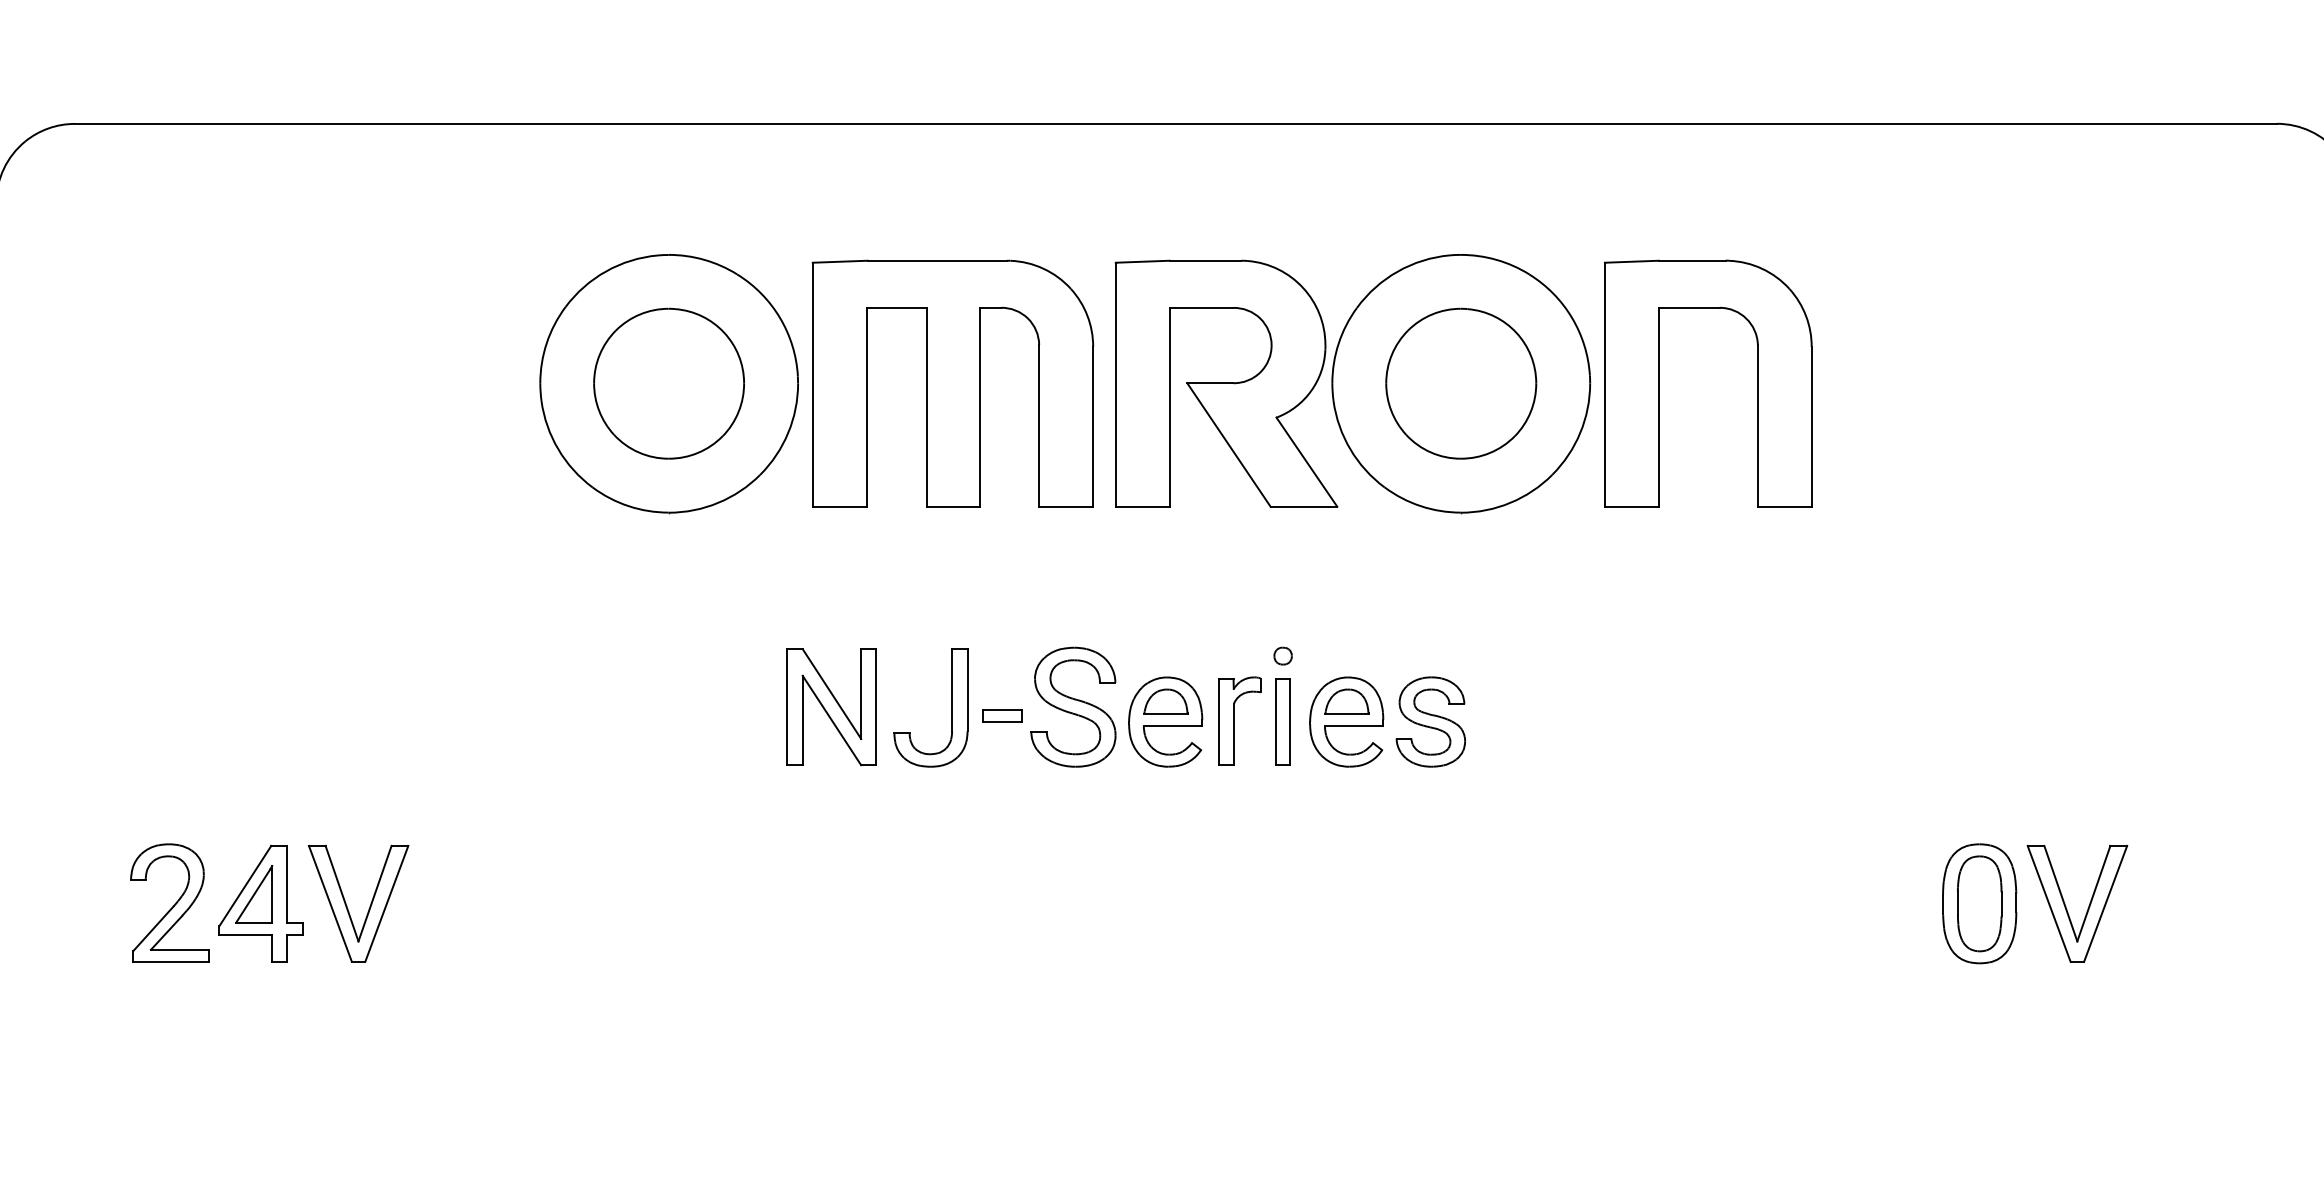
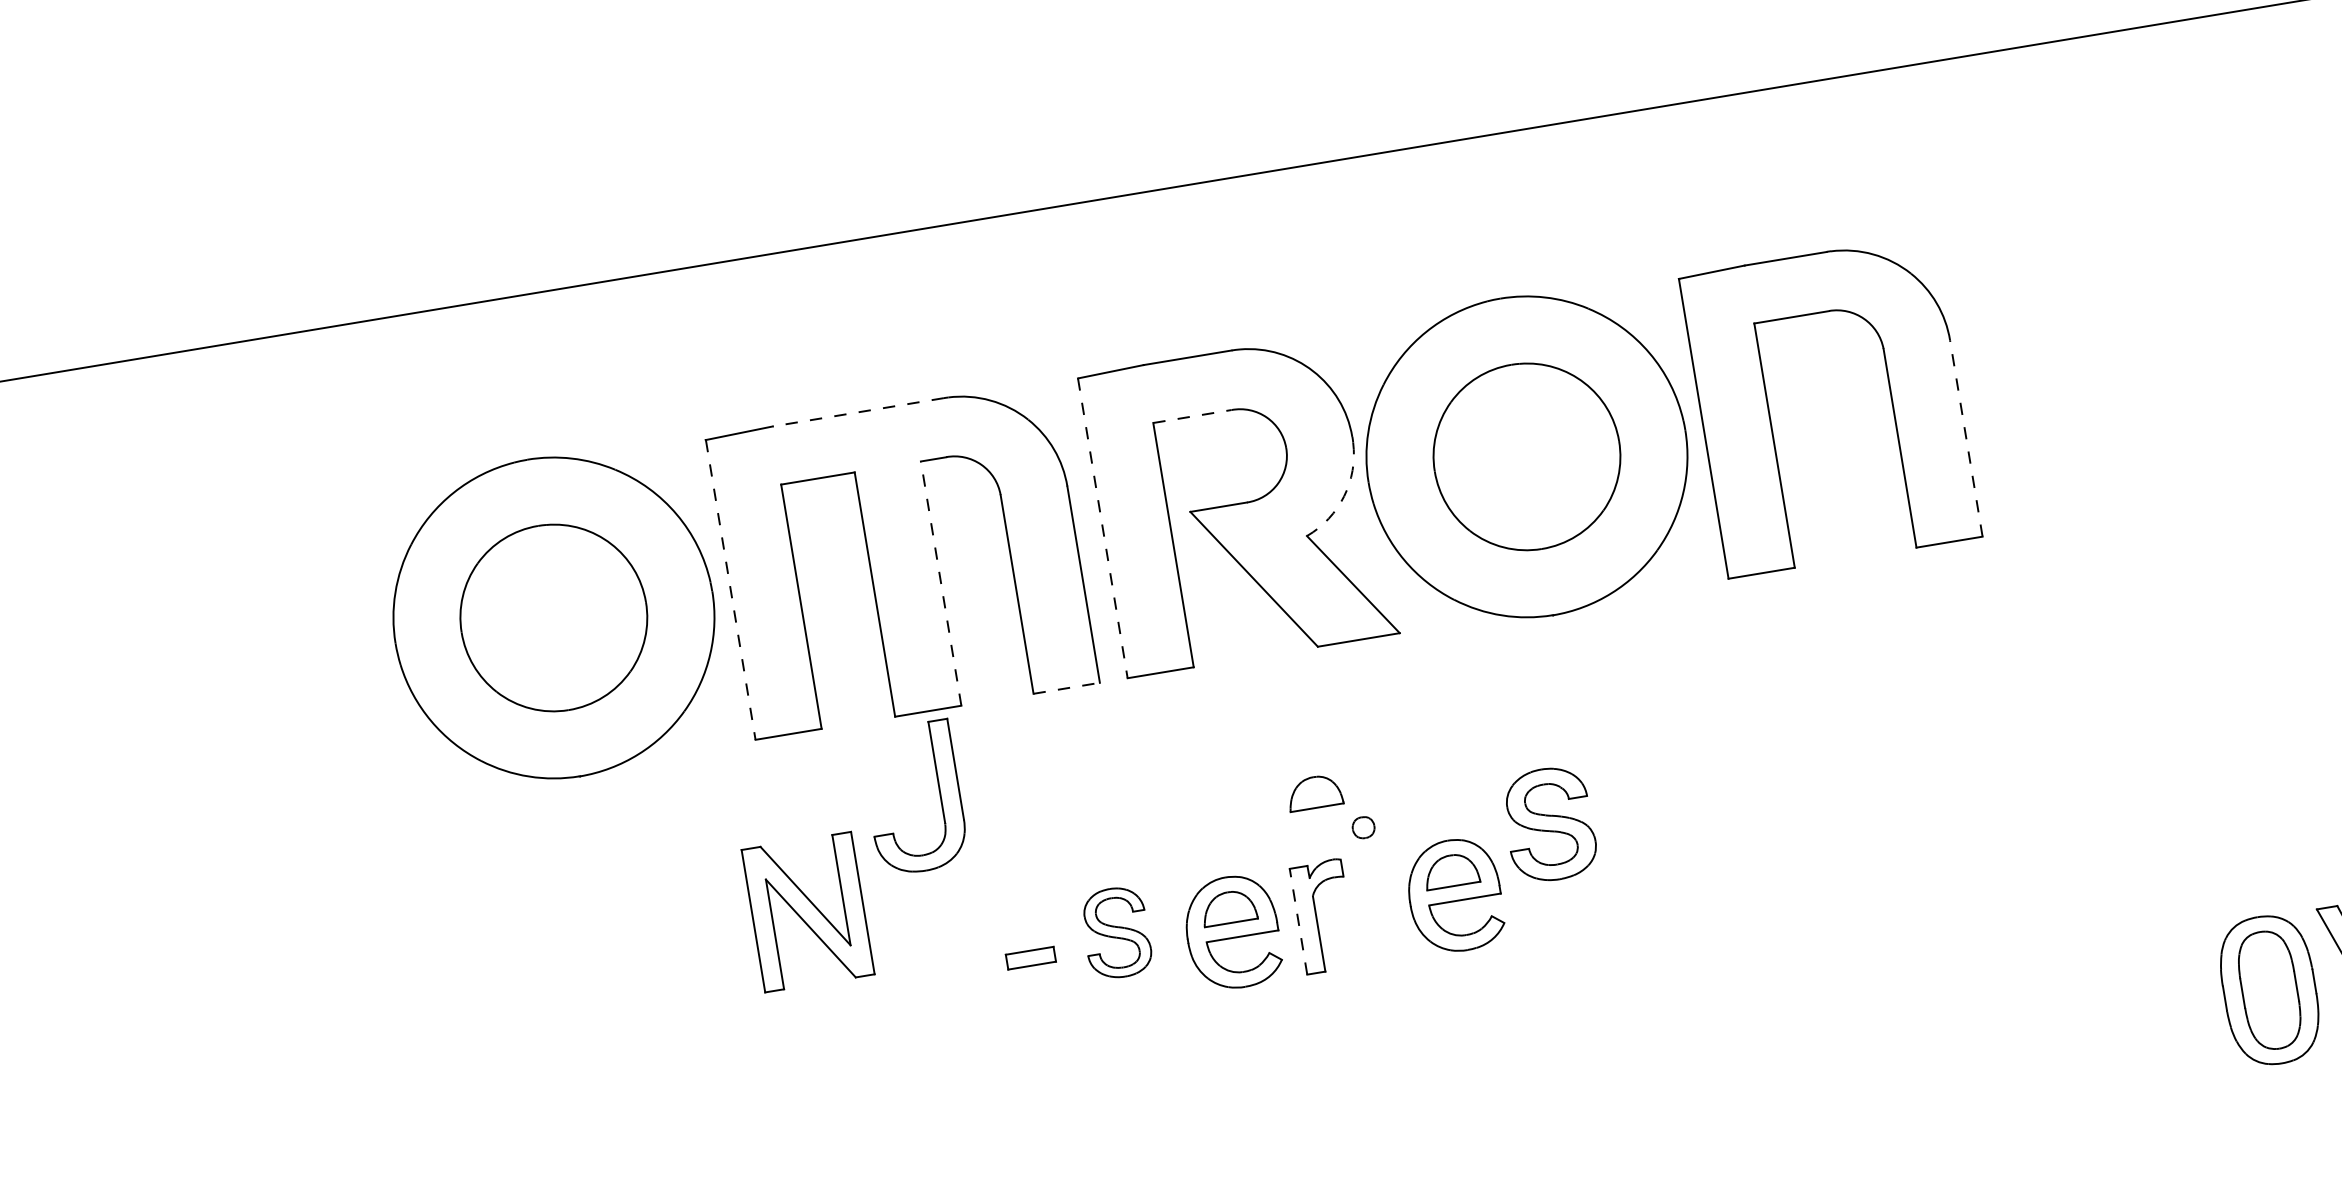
line: (937, 260) -> (858, 411), solid -> dashed
line: (1201, 307) -> (1192, 415), solid -> dashed
line: (812, 385) -> (730, 590), solid -> dashed
line: (1115, 385) -> (1102, 529), solid -> dashed
arc: (1311, 391) -> (1344, 496), solid -> dashed
line: (980, 406) -> (941, 582), solid -> dashed
line: (1811, 426) -> (1966, 438), solid -> dashed
line: (1066, 506) -> (1067, 687), solid -> dashed
part: (1248, 621) -> (1314, 792), added
part: (1073, 706) -> (1116, 932), size x0.6
part: (831, 707) -> (807, 912), moved
part: (951, 707) -> (939, 793), moved
line: (1219, 721) -> (1298, 920), solid -> dashed
part: (1282, 721) -> (1376, 908), removed
part: (1430, 721) -> (1549, 823), moved

